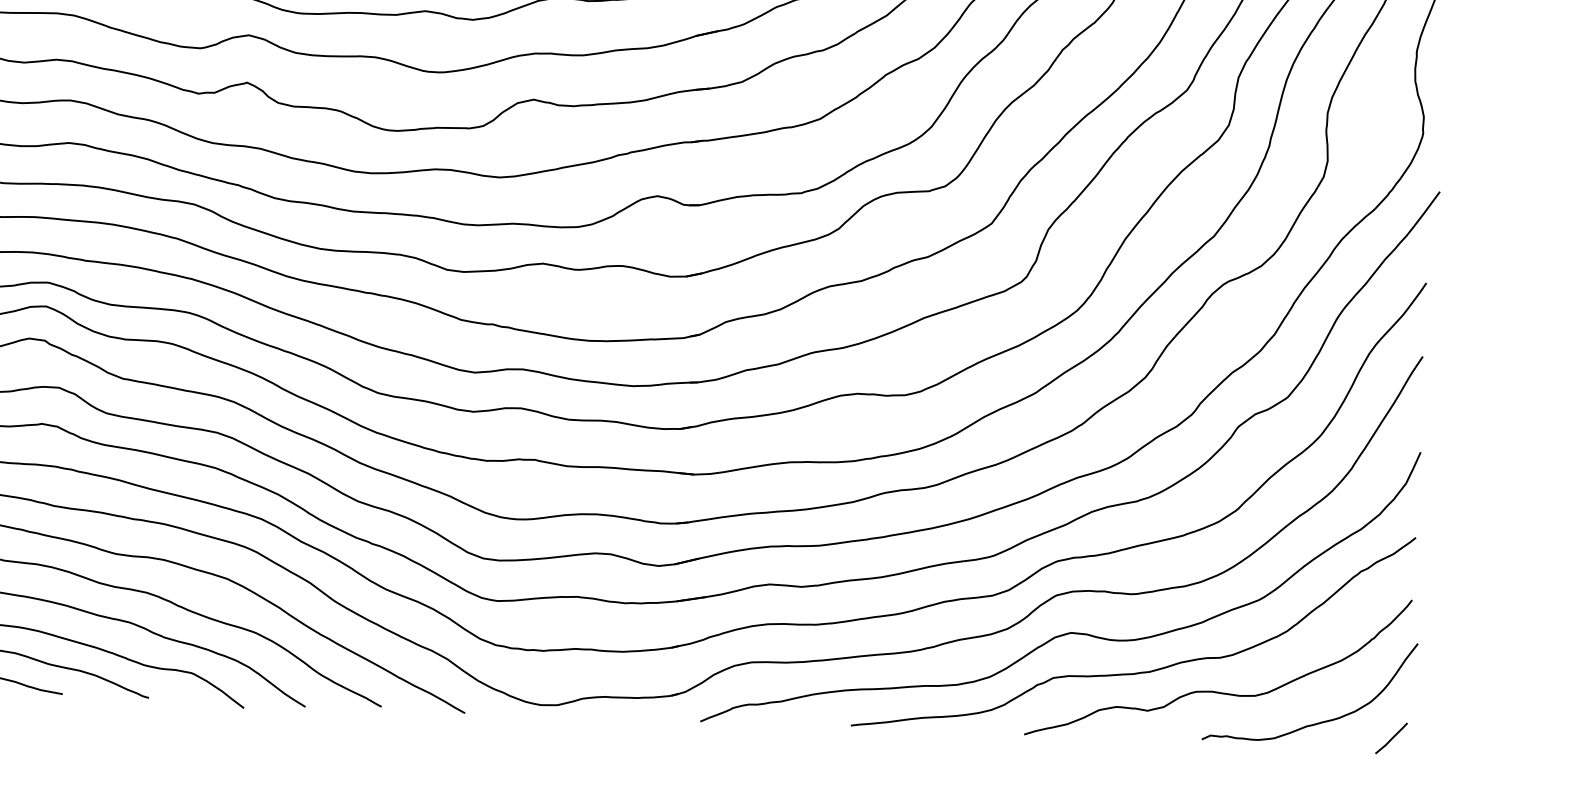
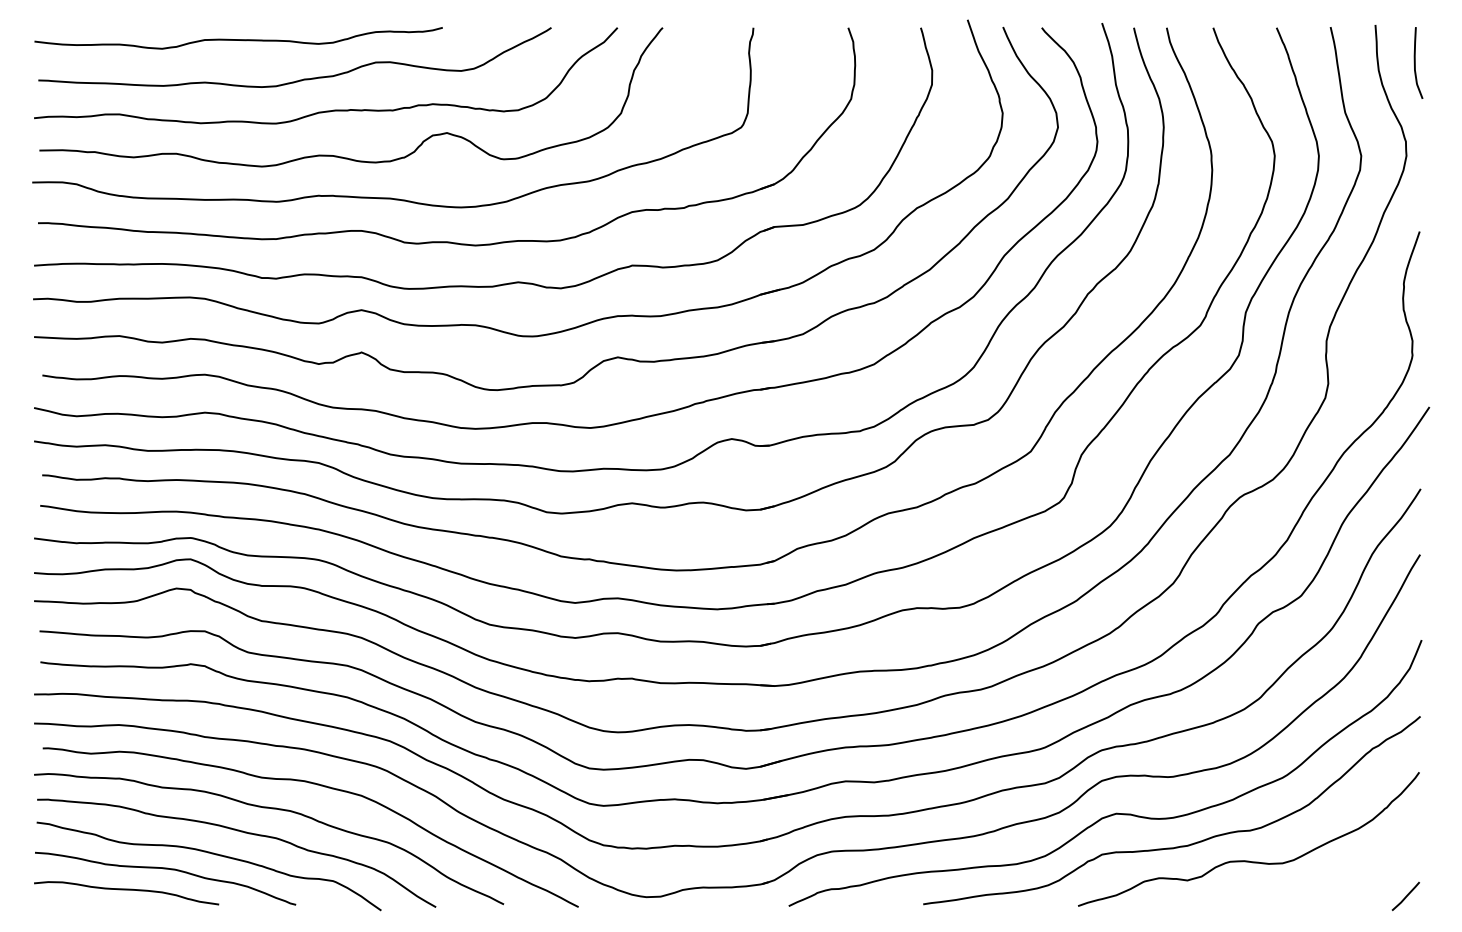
curve: (1318, 722) -> (1340, 884), removed

